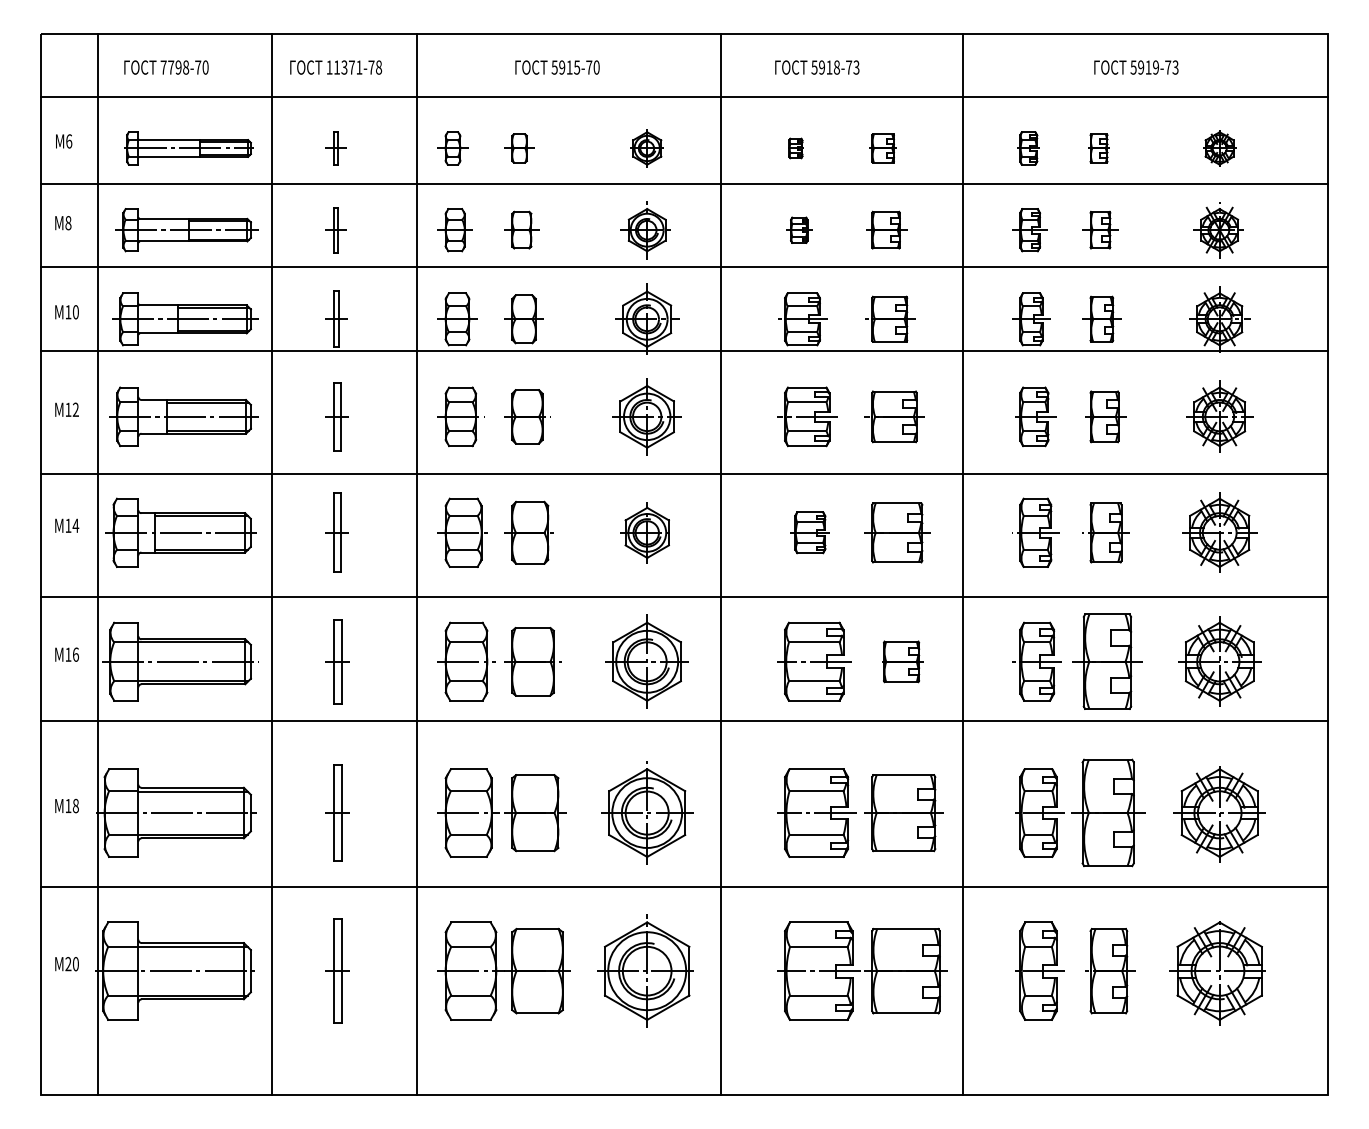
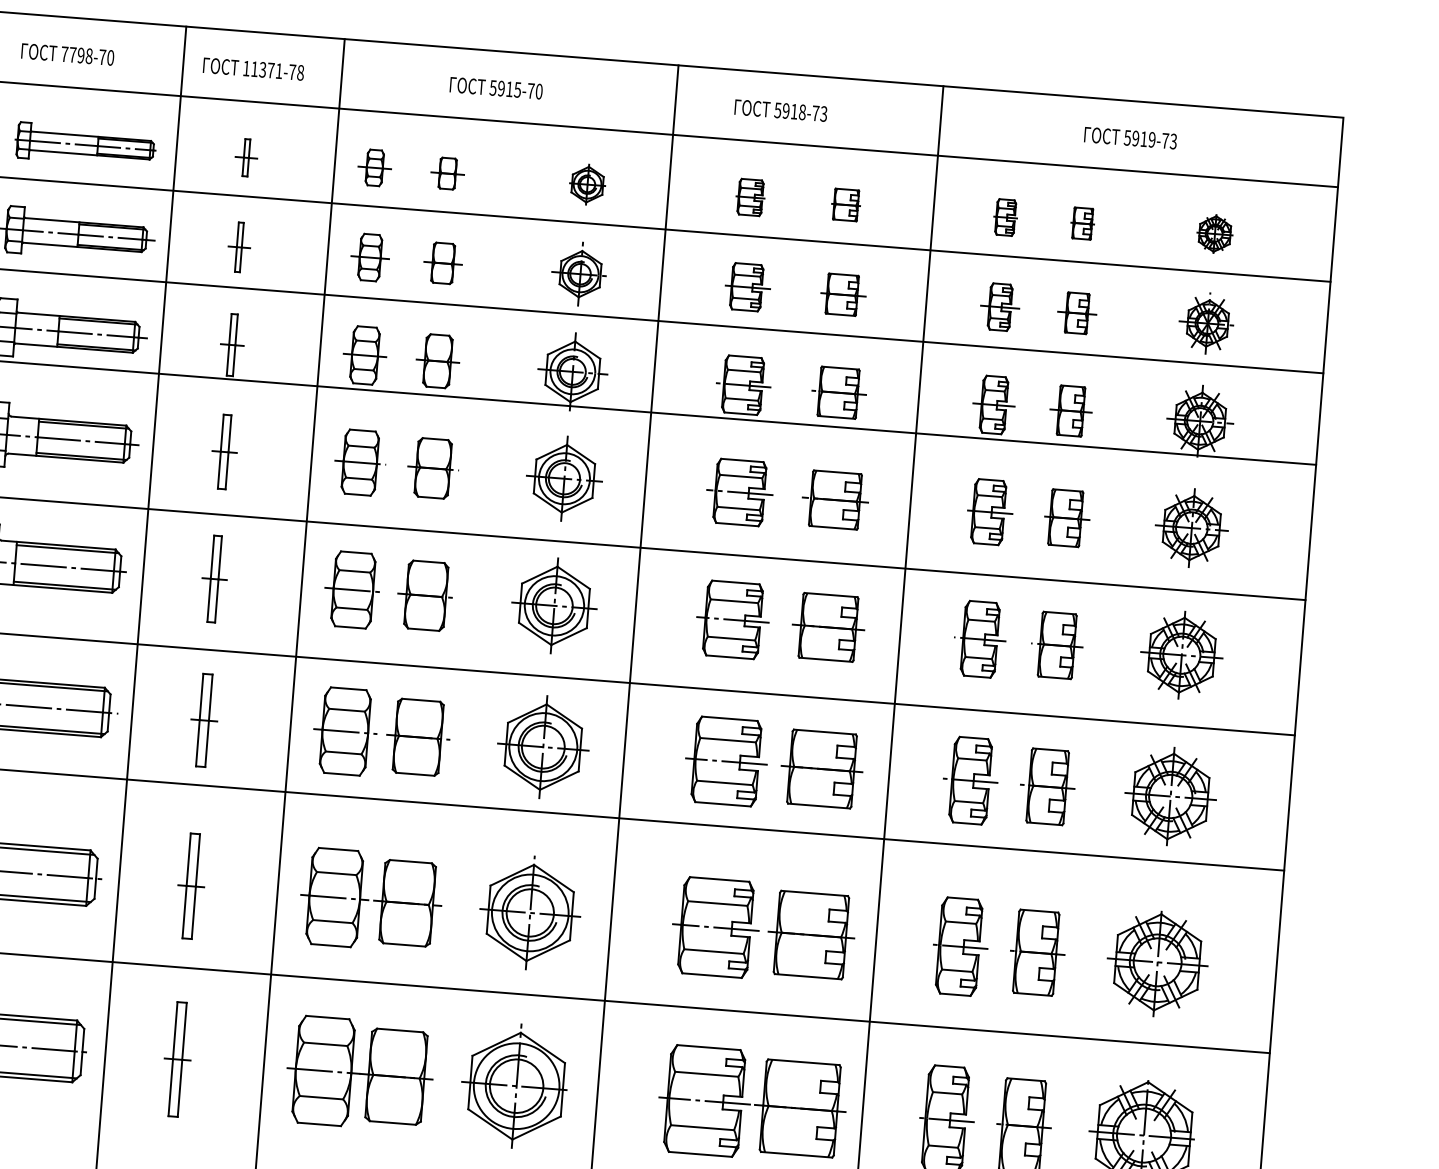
part: (795, 148) -> (750, 197), size x1.67
part: (799, 230) -> (747, 287), size x1.67
part: (647, 532) -> (554, 605), size x1.43
part: (810, 532) -> (733, 619), size x1.67
part: (901, 661) -> (822, 768), size x1.67
part: (1107, 661) -> (1047, 786), size x0.71
part: (1110, 813) -> (1037, 953), size x0.71

